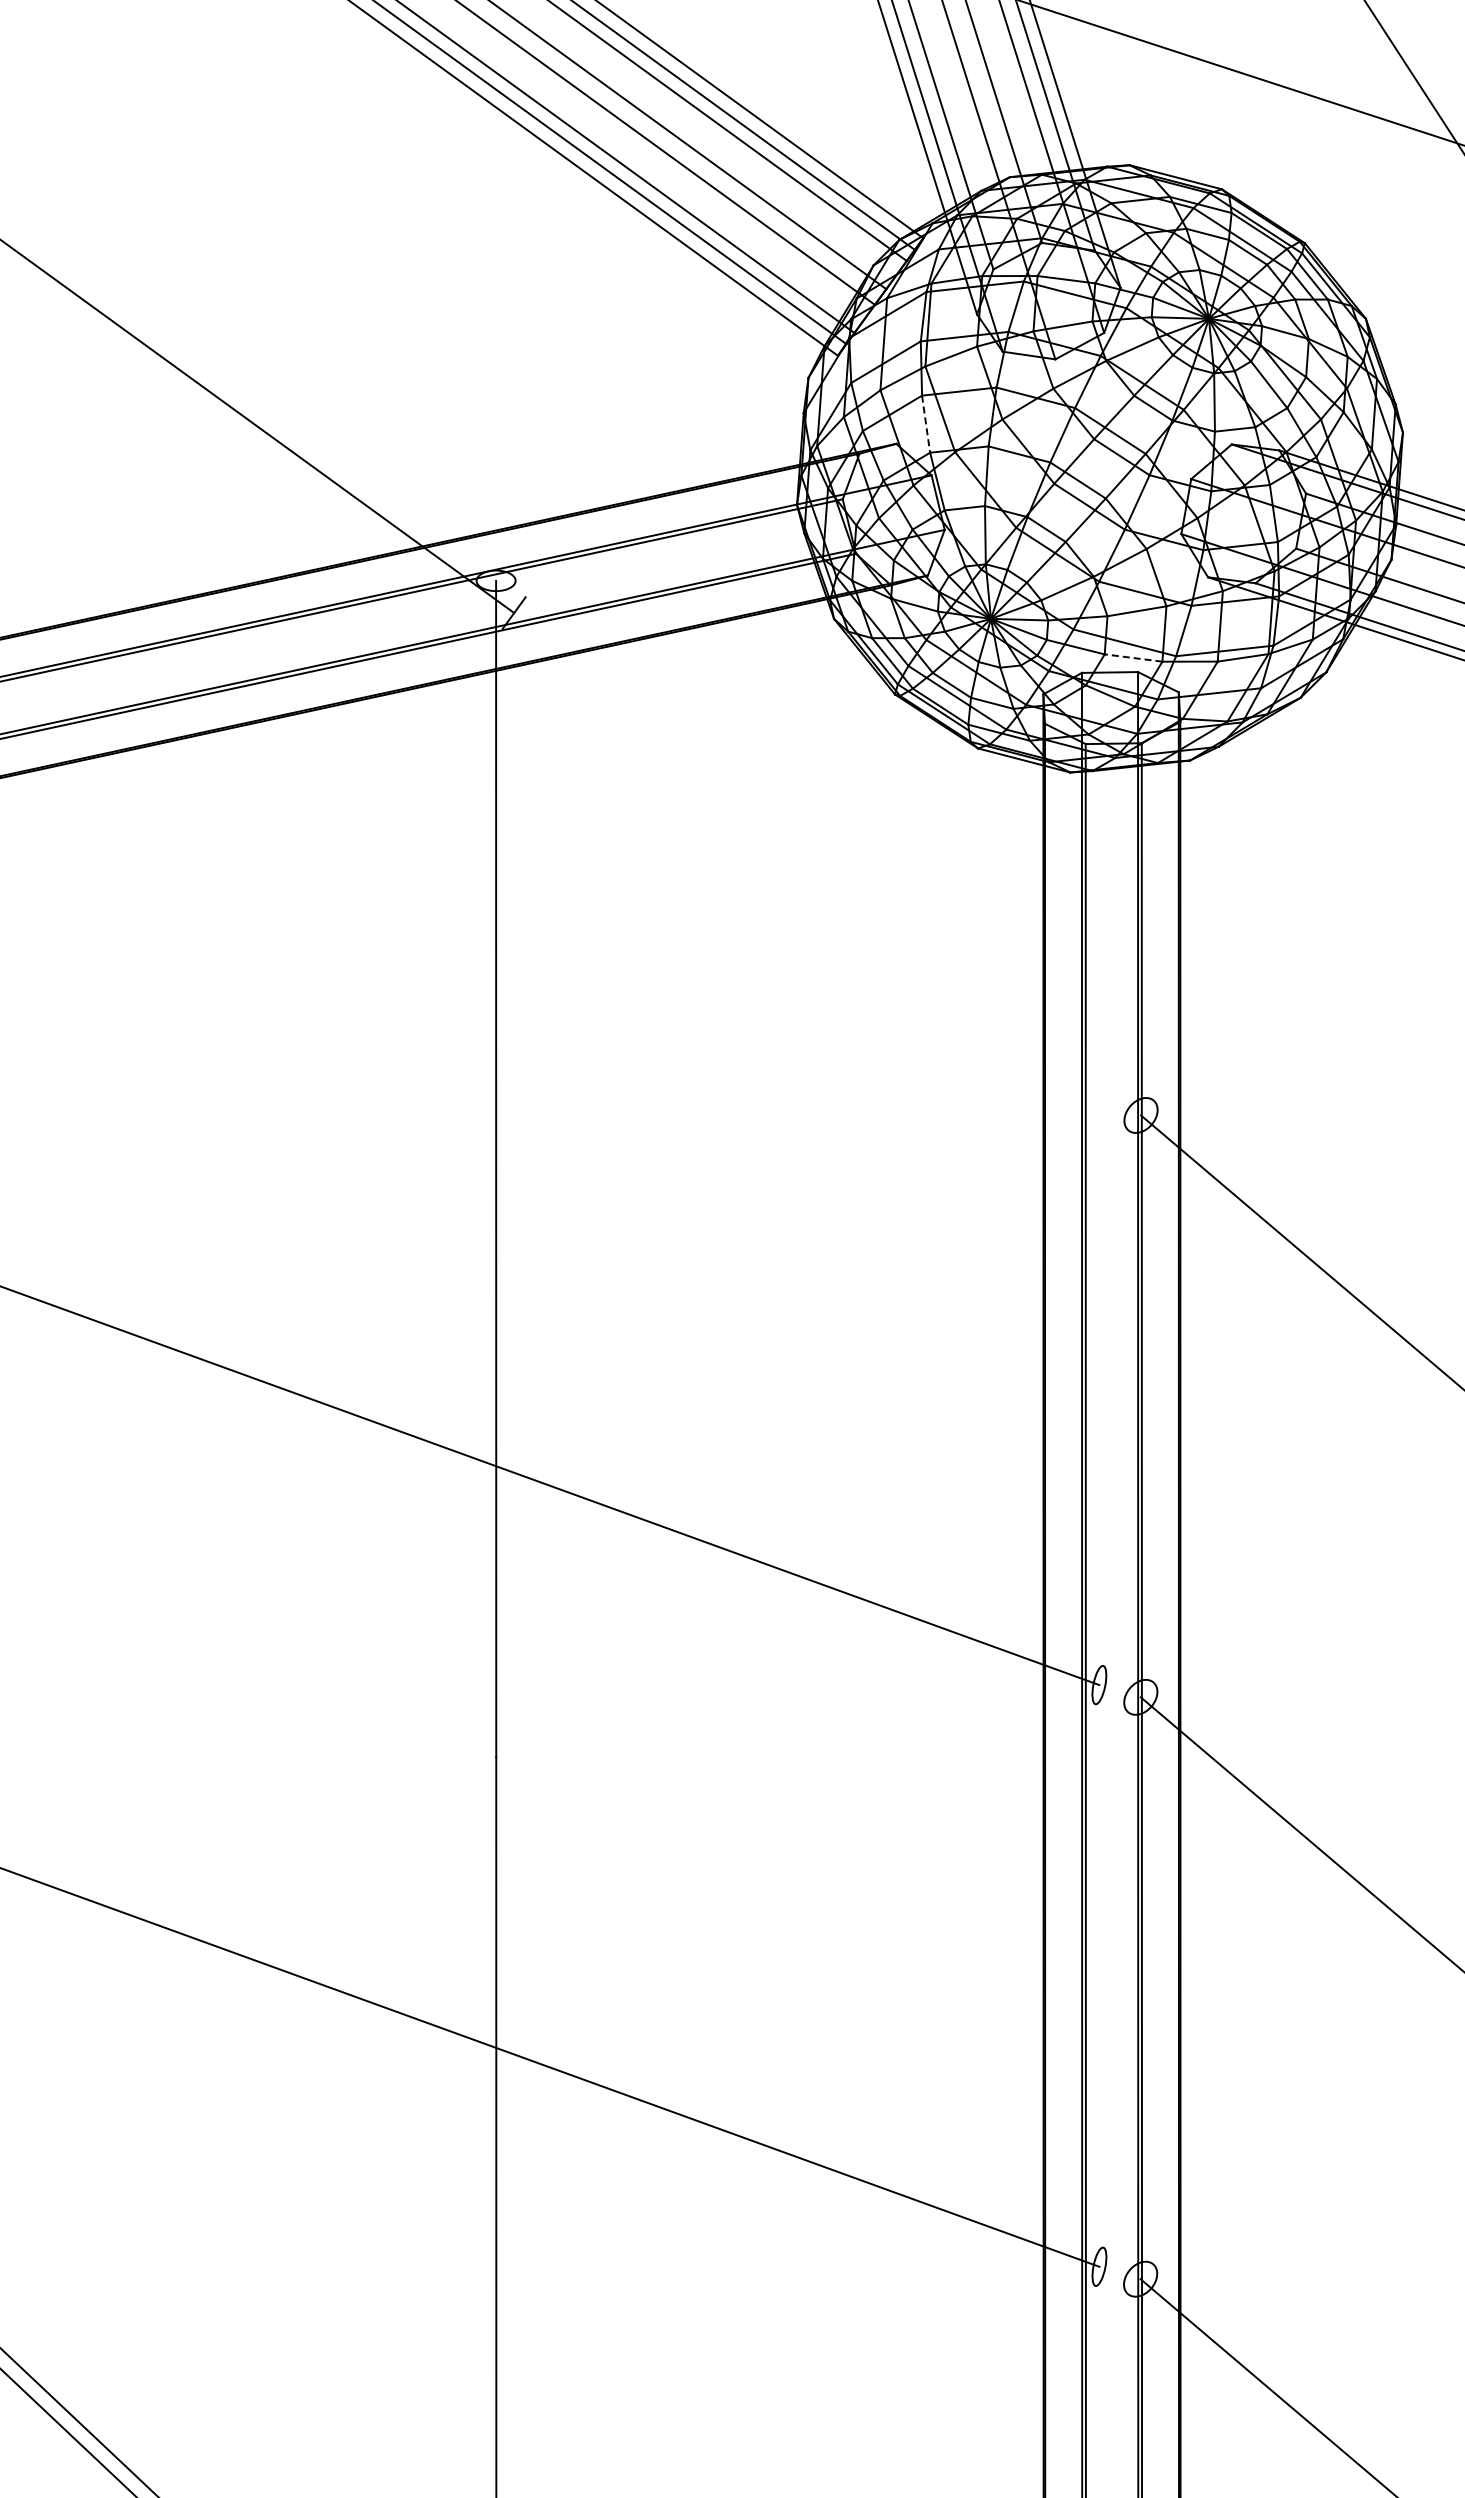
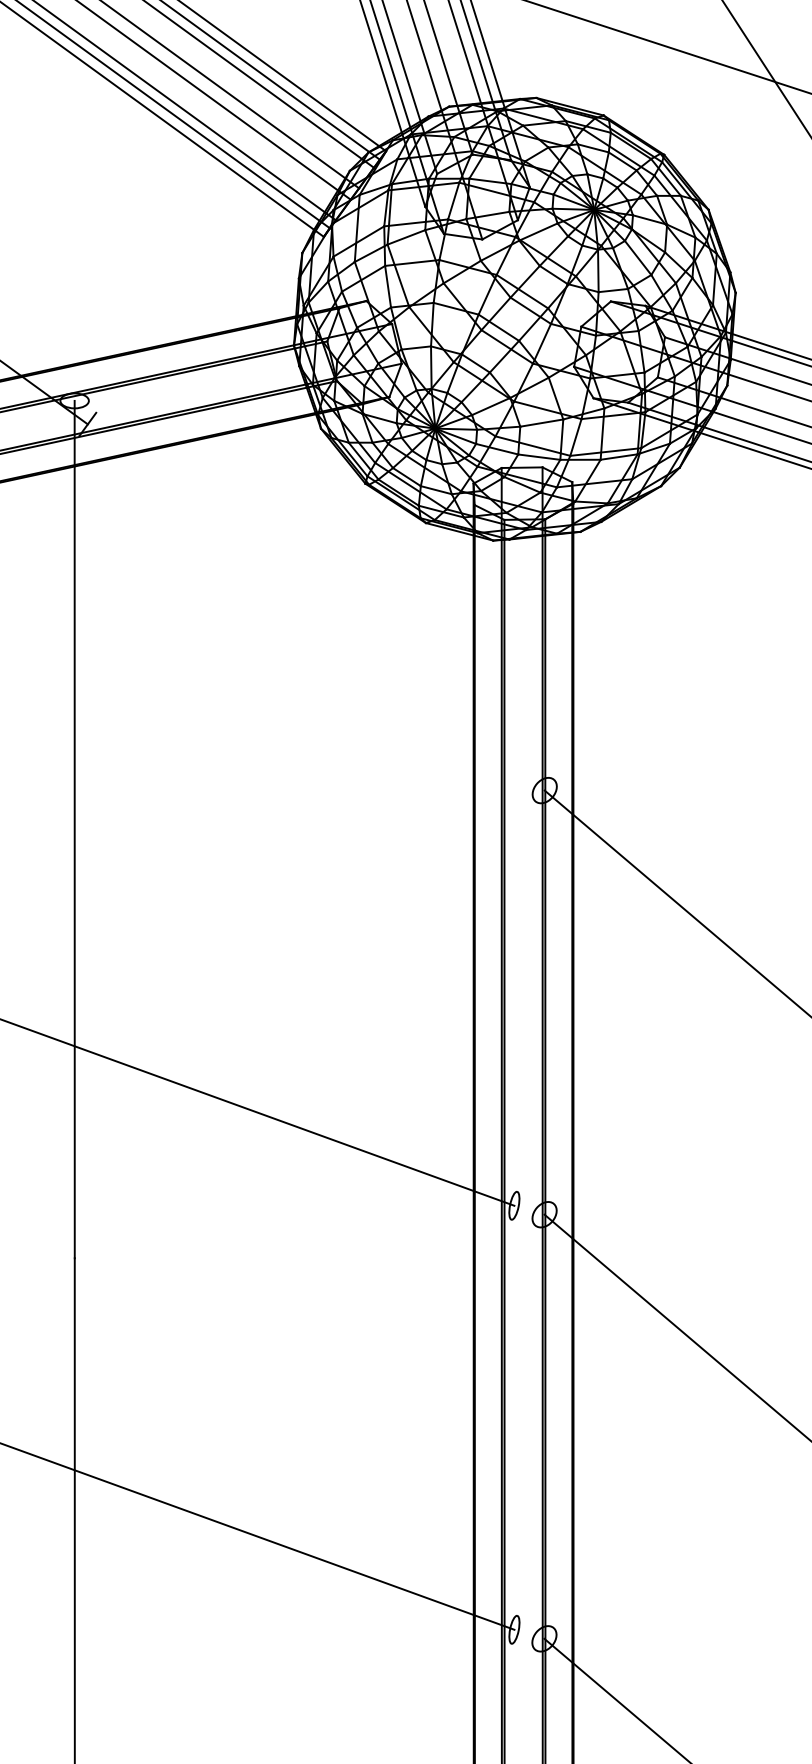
line: (926, 424) -> (388, 286), dashed -> solid
line: (1133, 657) -> (539, 456), dashed -> solid

